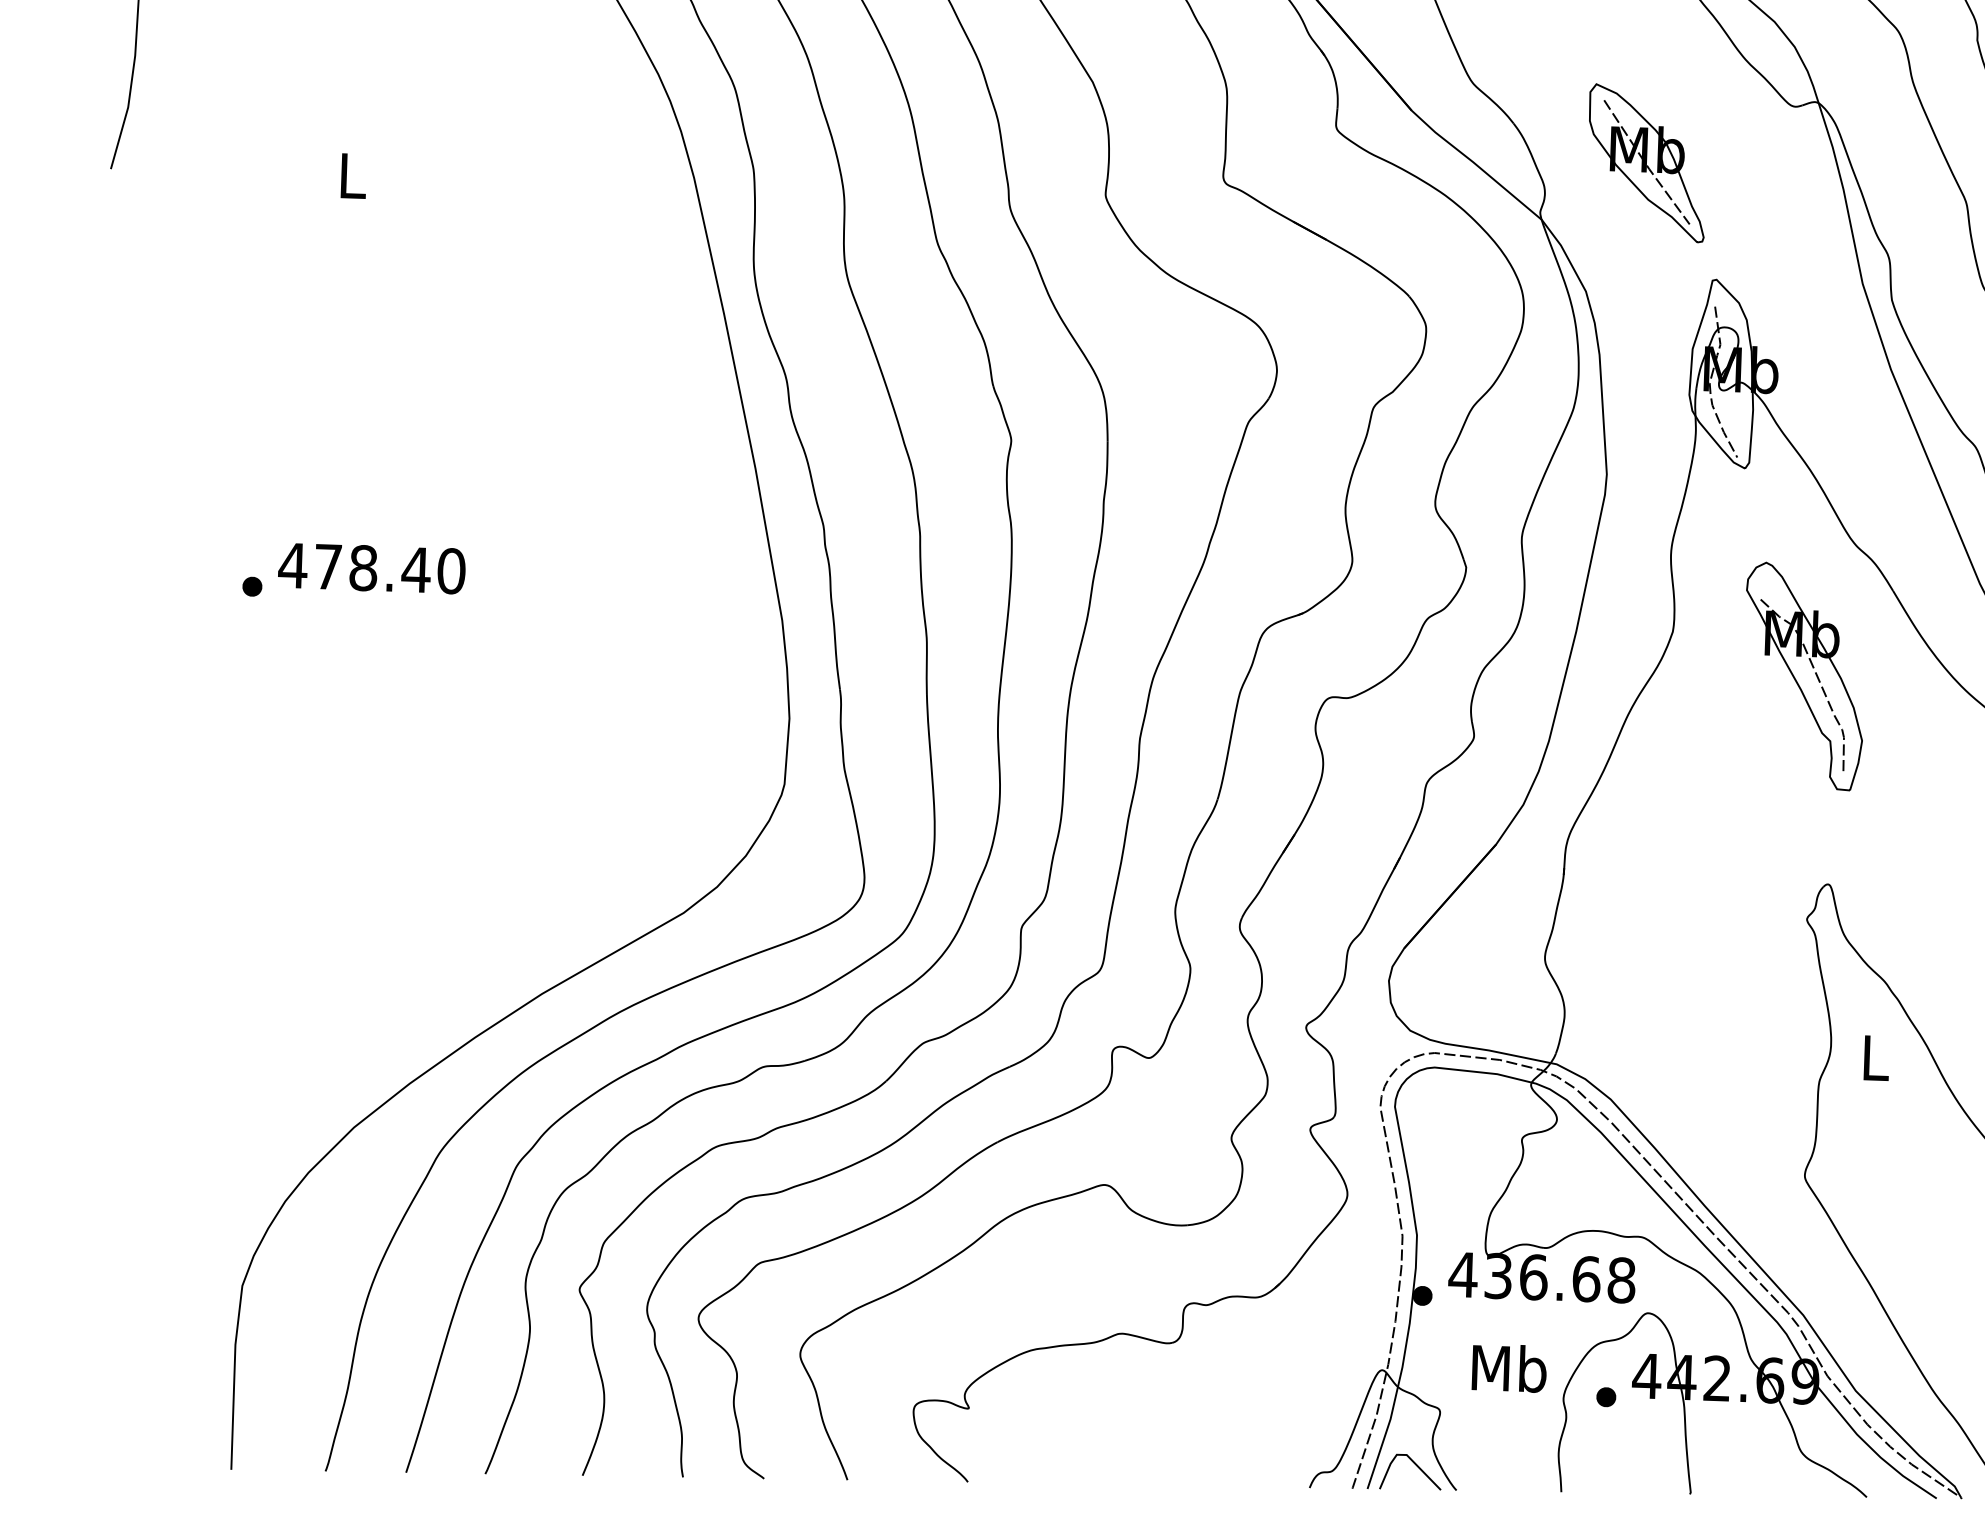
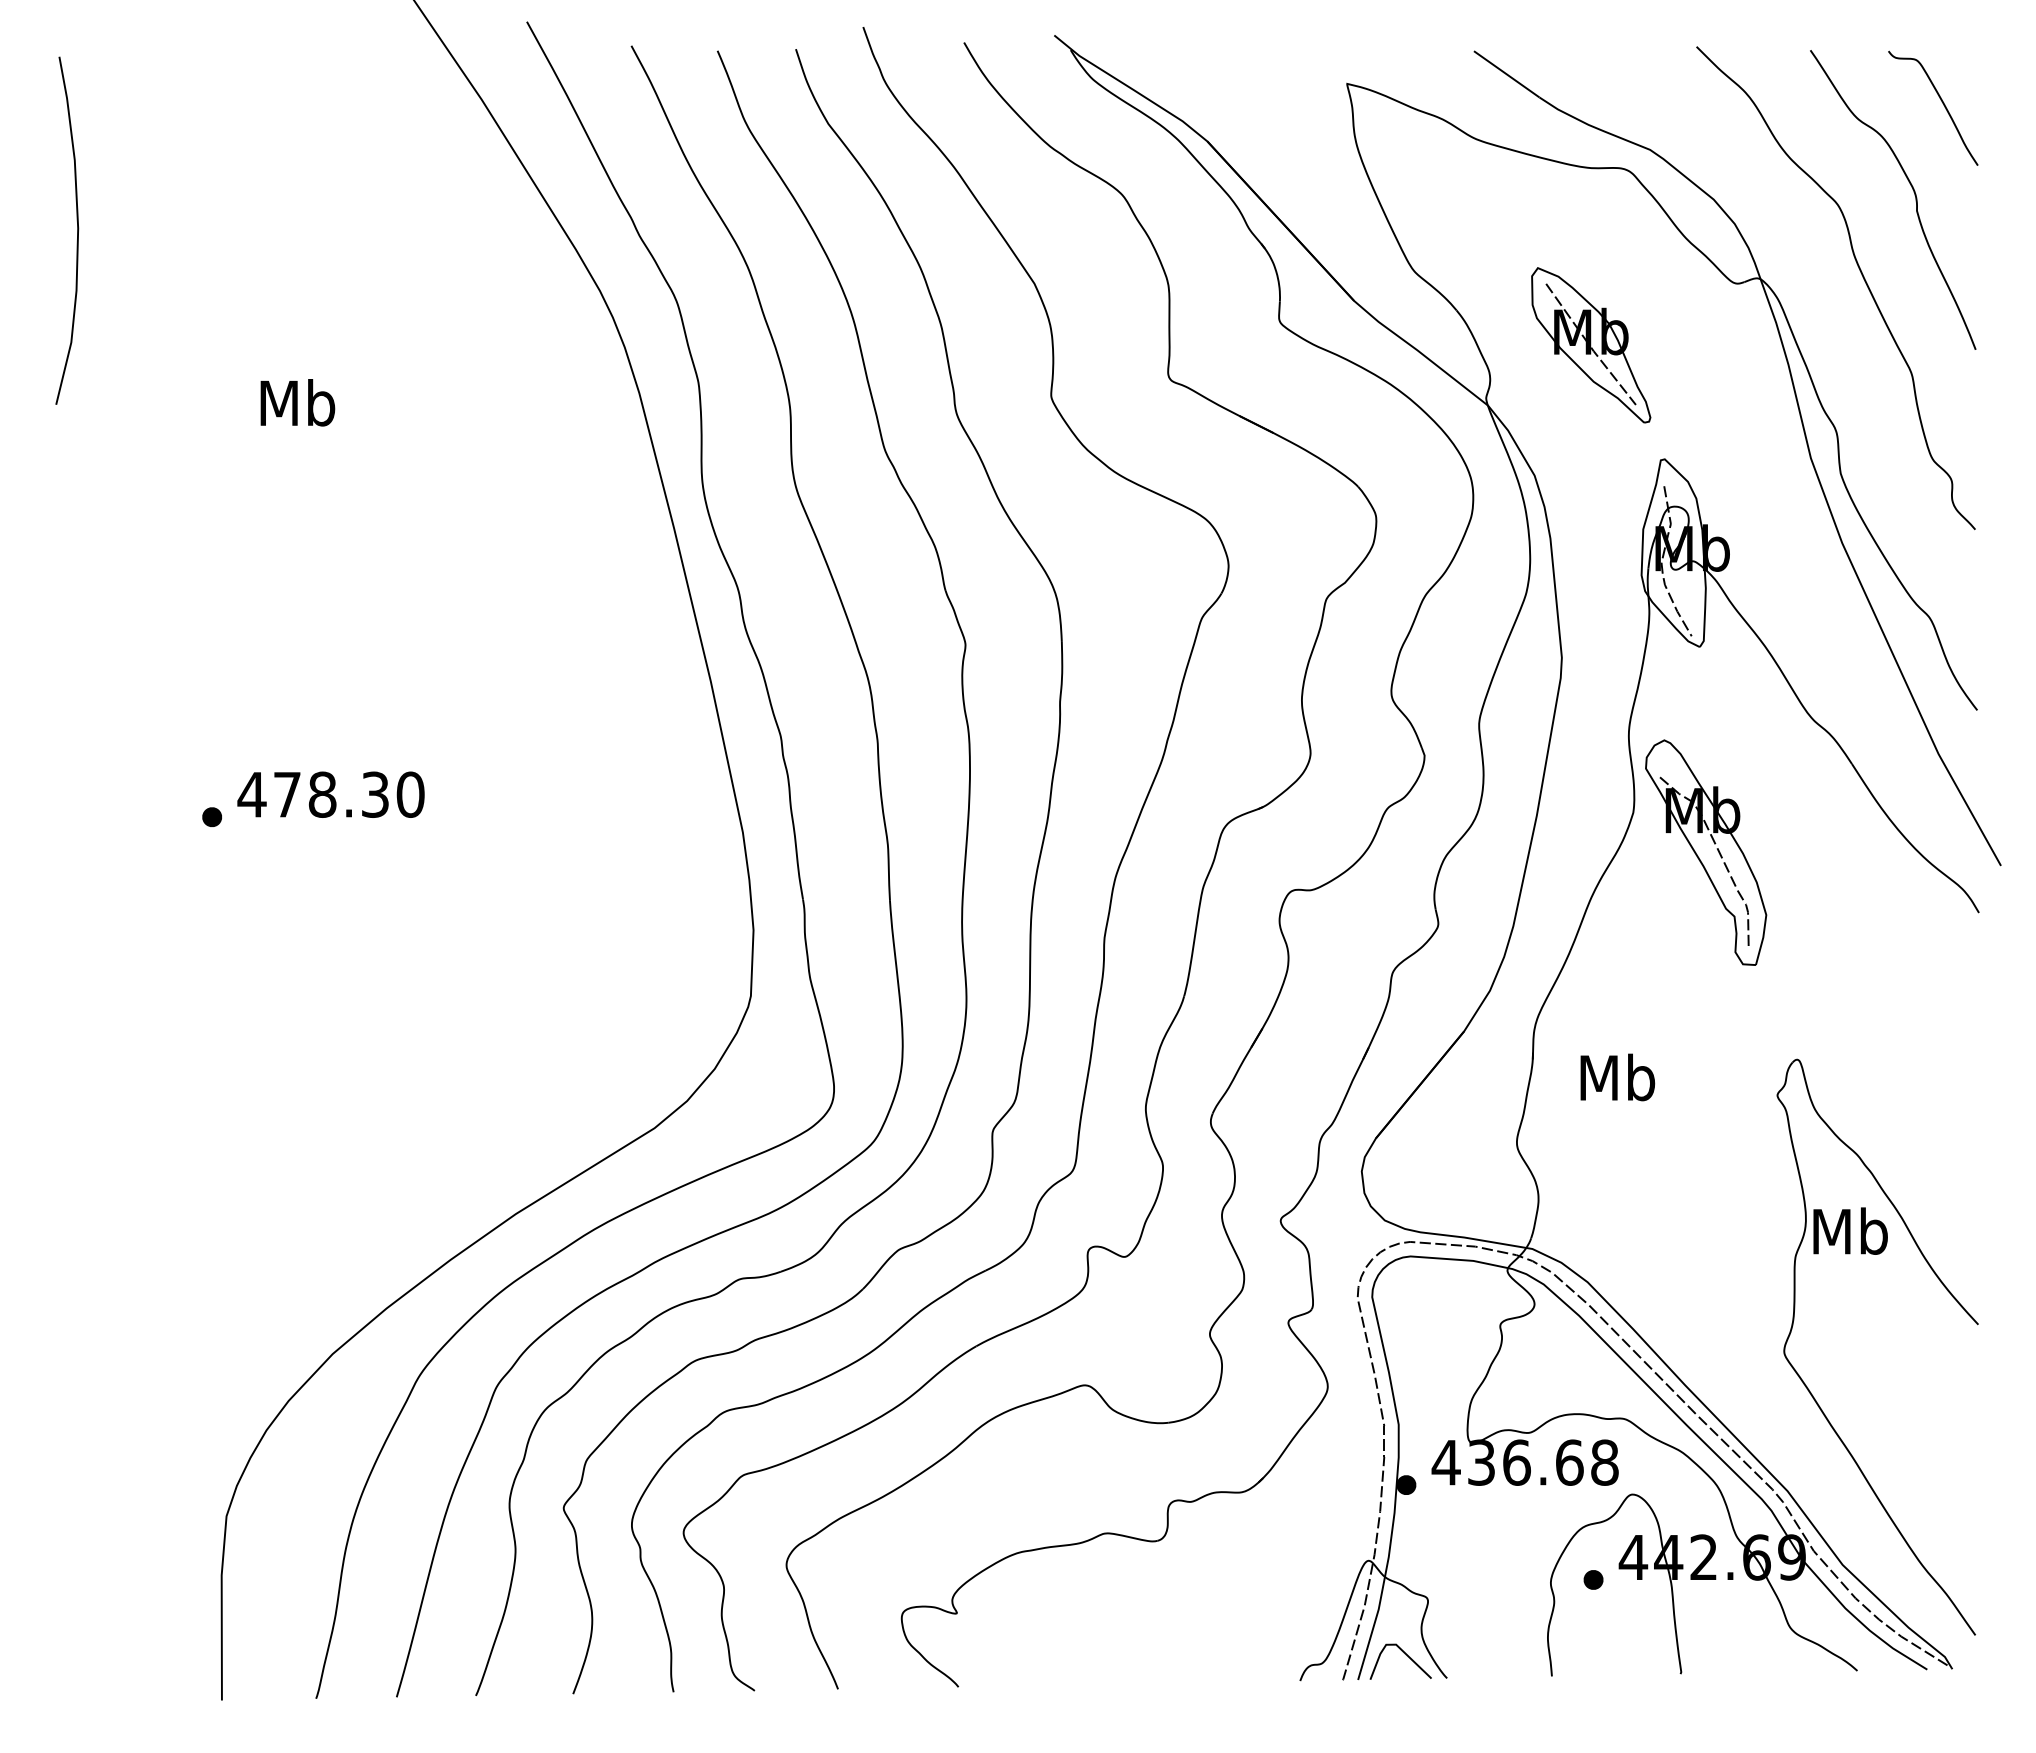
text: (352, 175) -> (297, 402), L -> Mb
text: (415, 569) -> (374, 794), 478.40 -> 478.30
part: (1804, 676) -> (1706, 852), moved
text: (1875, 1056) -> (1850, 1230), L -> Mb
text: (1509, 1368) -> (1617, 1077), moved

